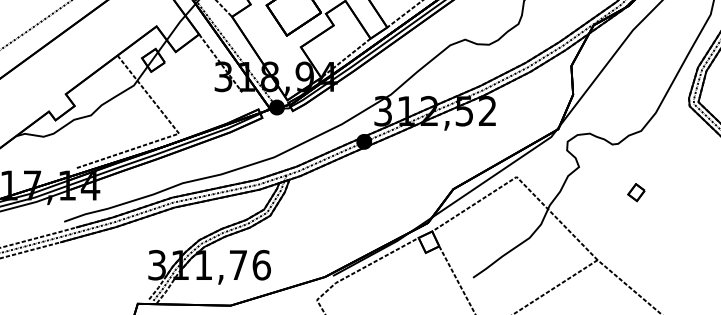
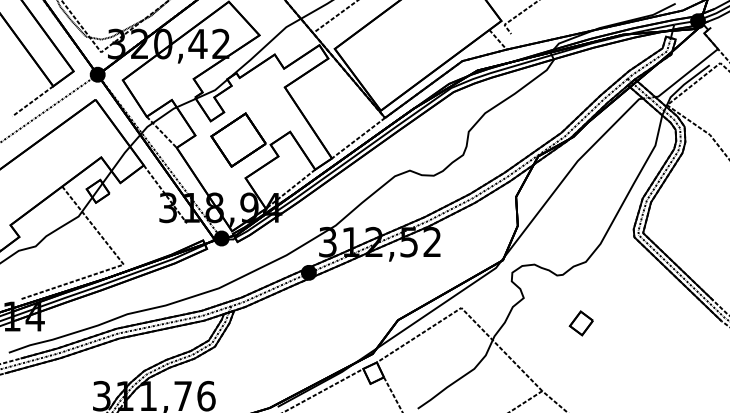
part: (635, 192) -> (580, 323), size x1.4

